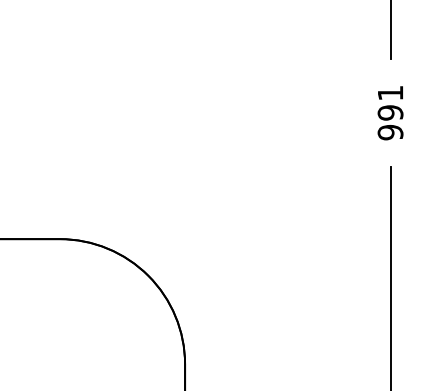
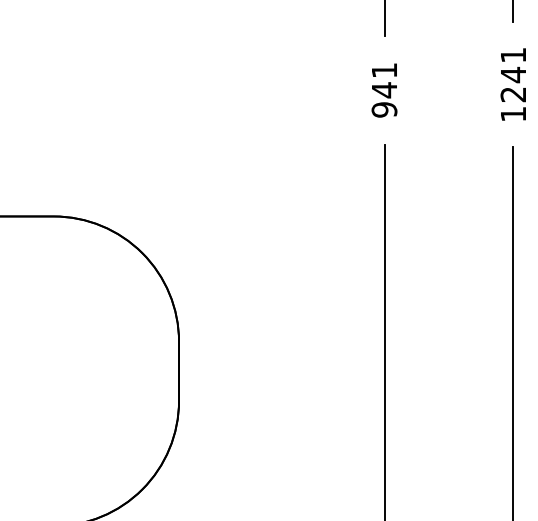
text: (390, 113) -> (384, 90), 991 -> 941

